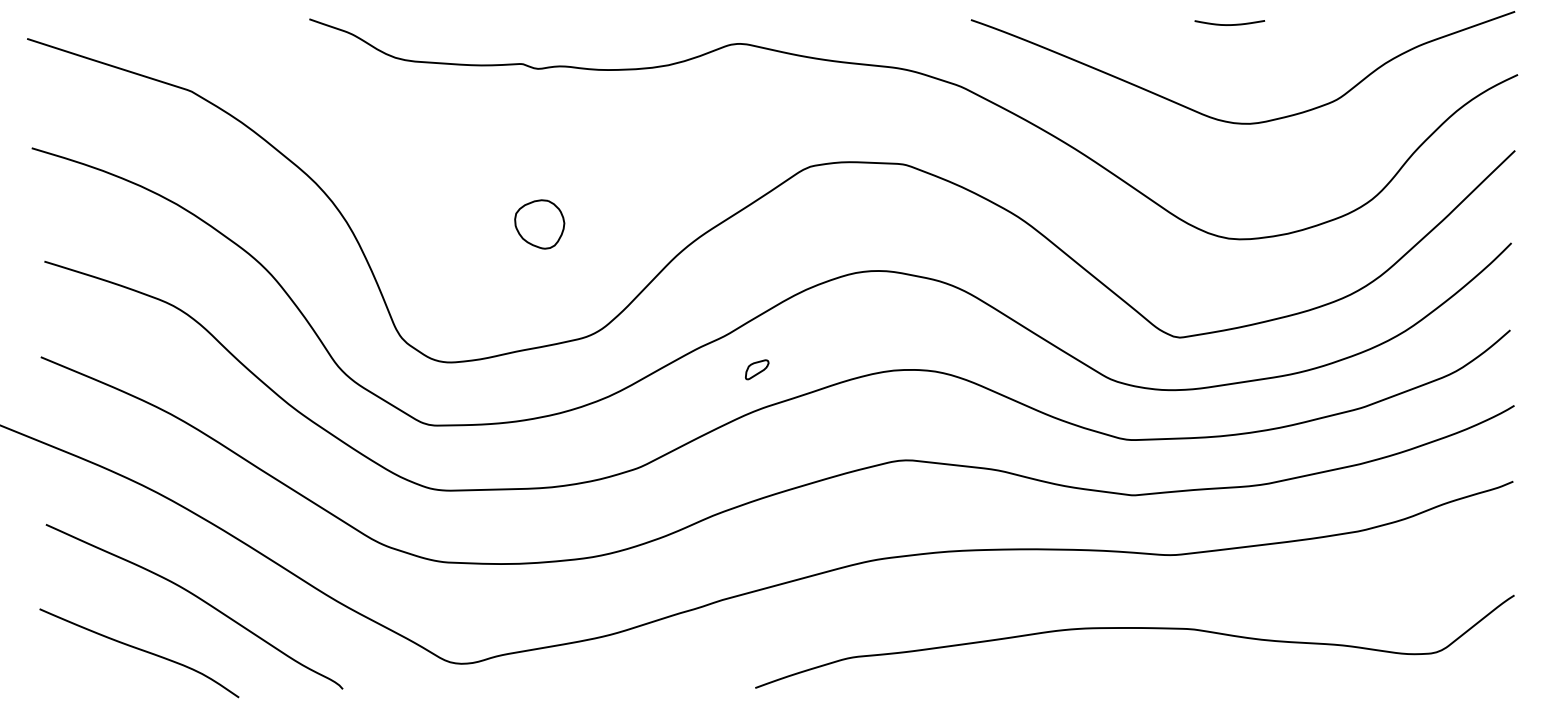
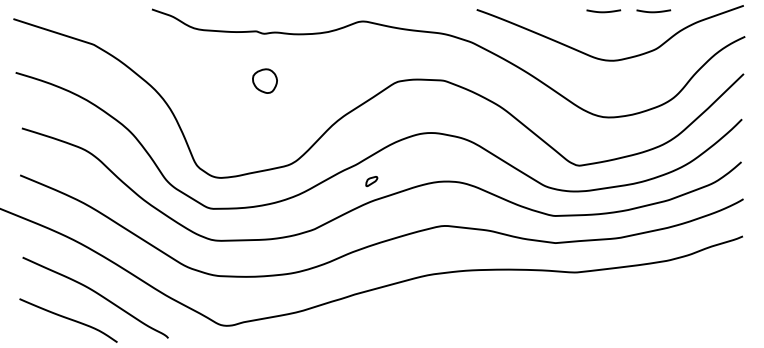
curve: (1331, 23) -> (653, 11), added
part: (538, 223) -> (264, 80), moved
curve: (1133, 630) -> (556, 309), removed

